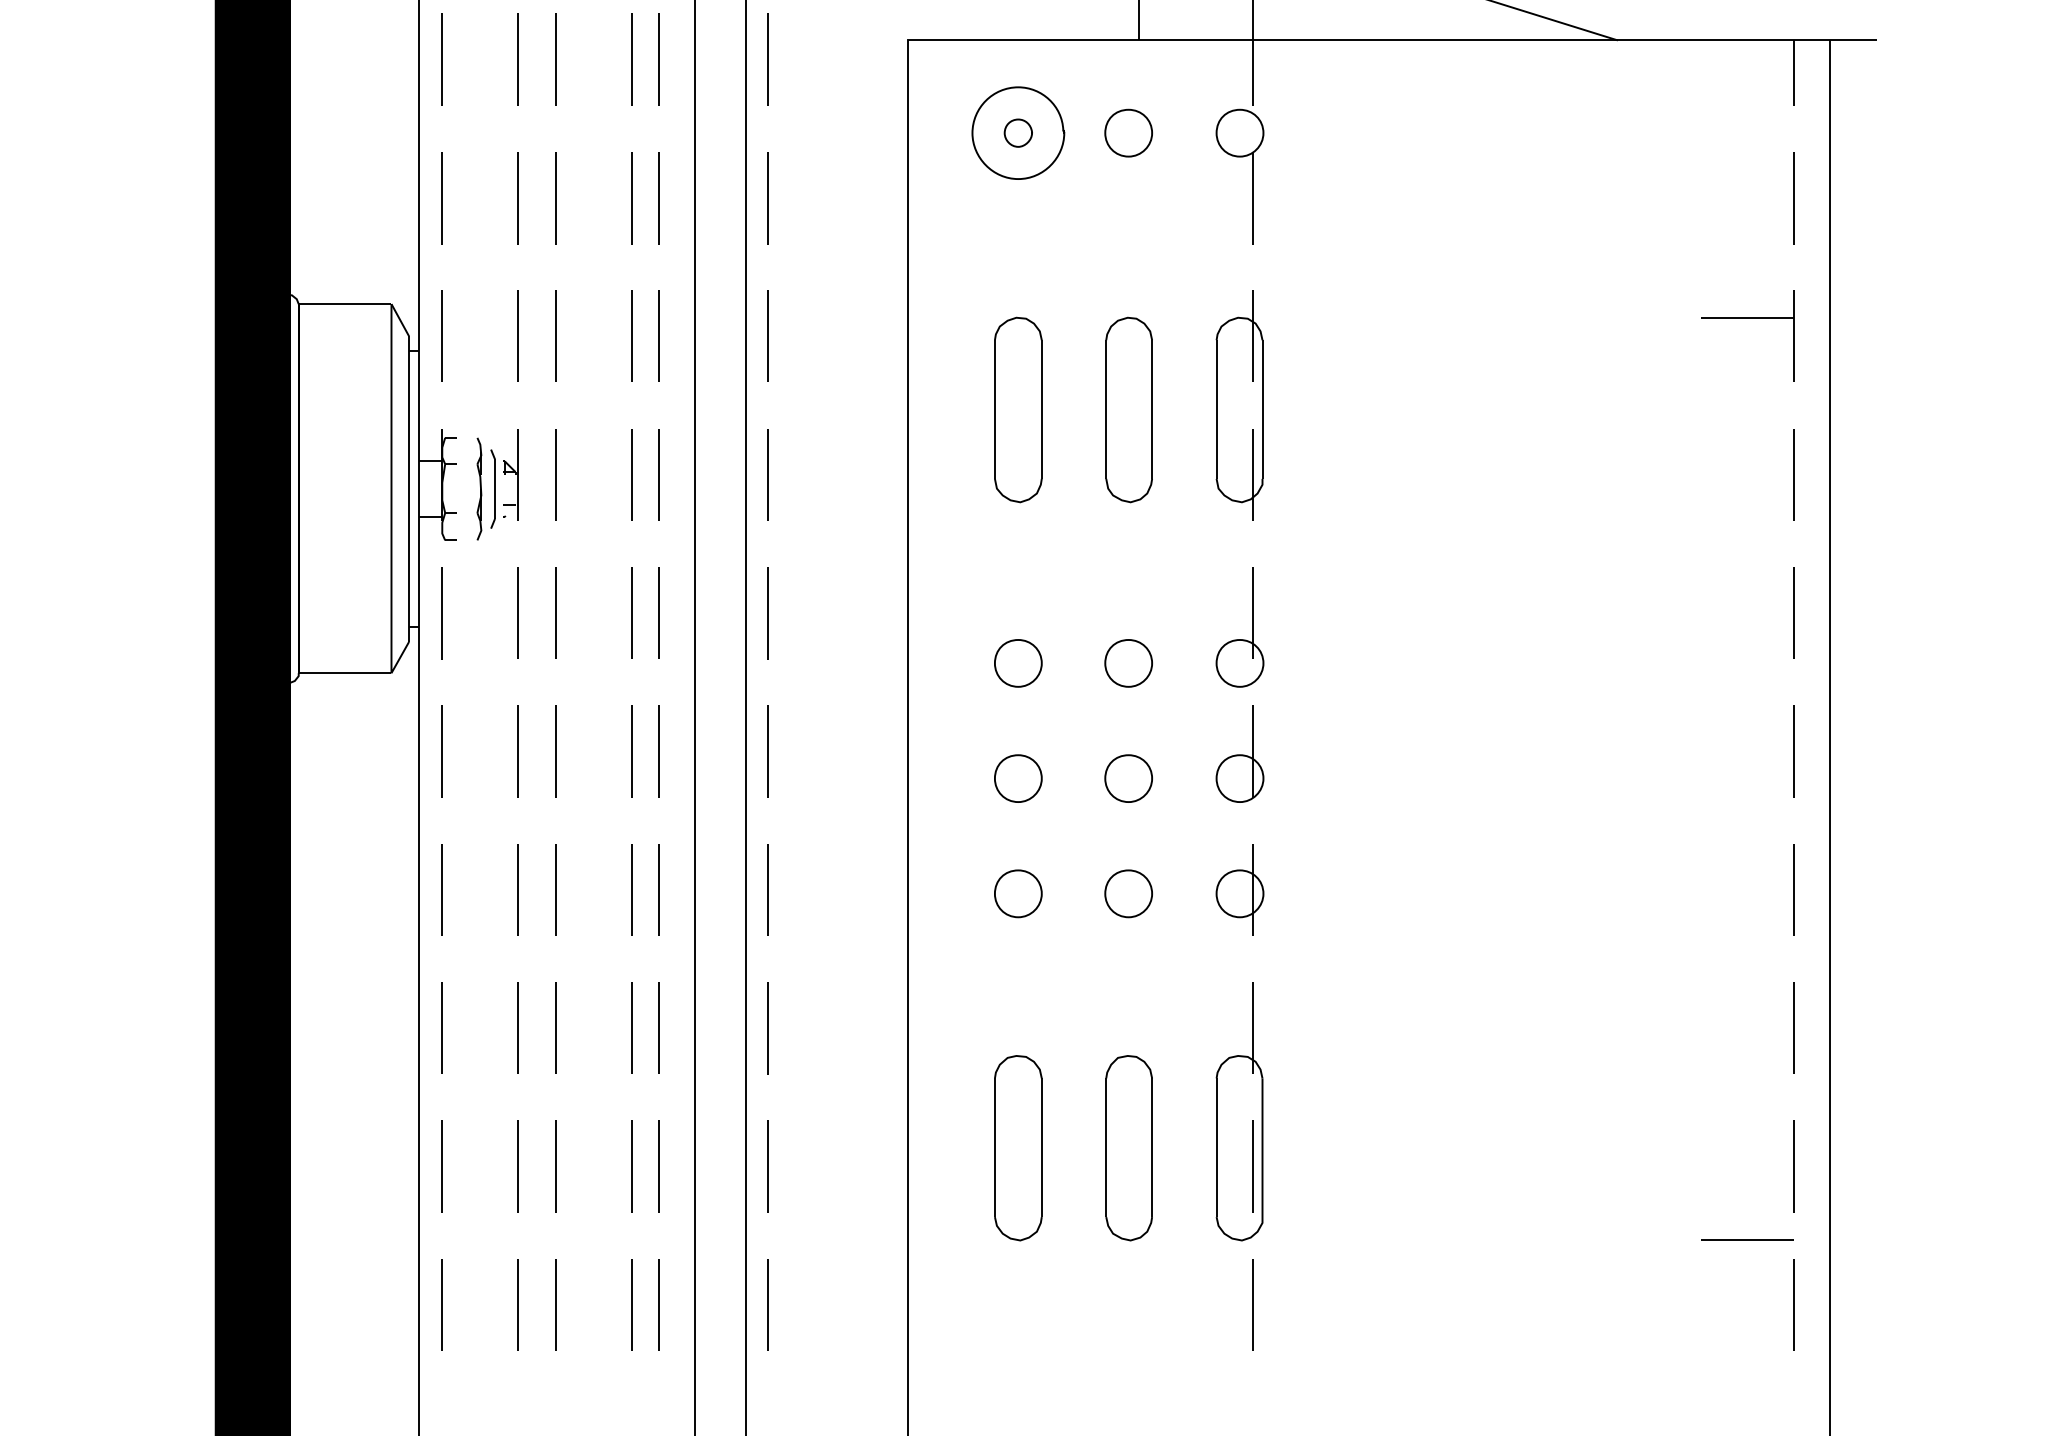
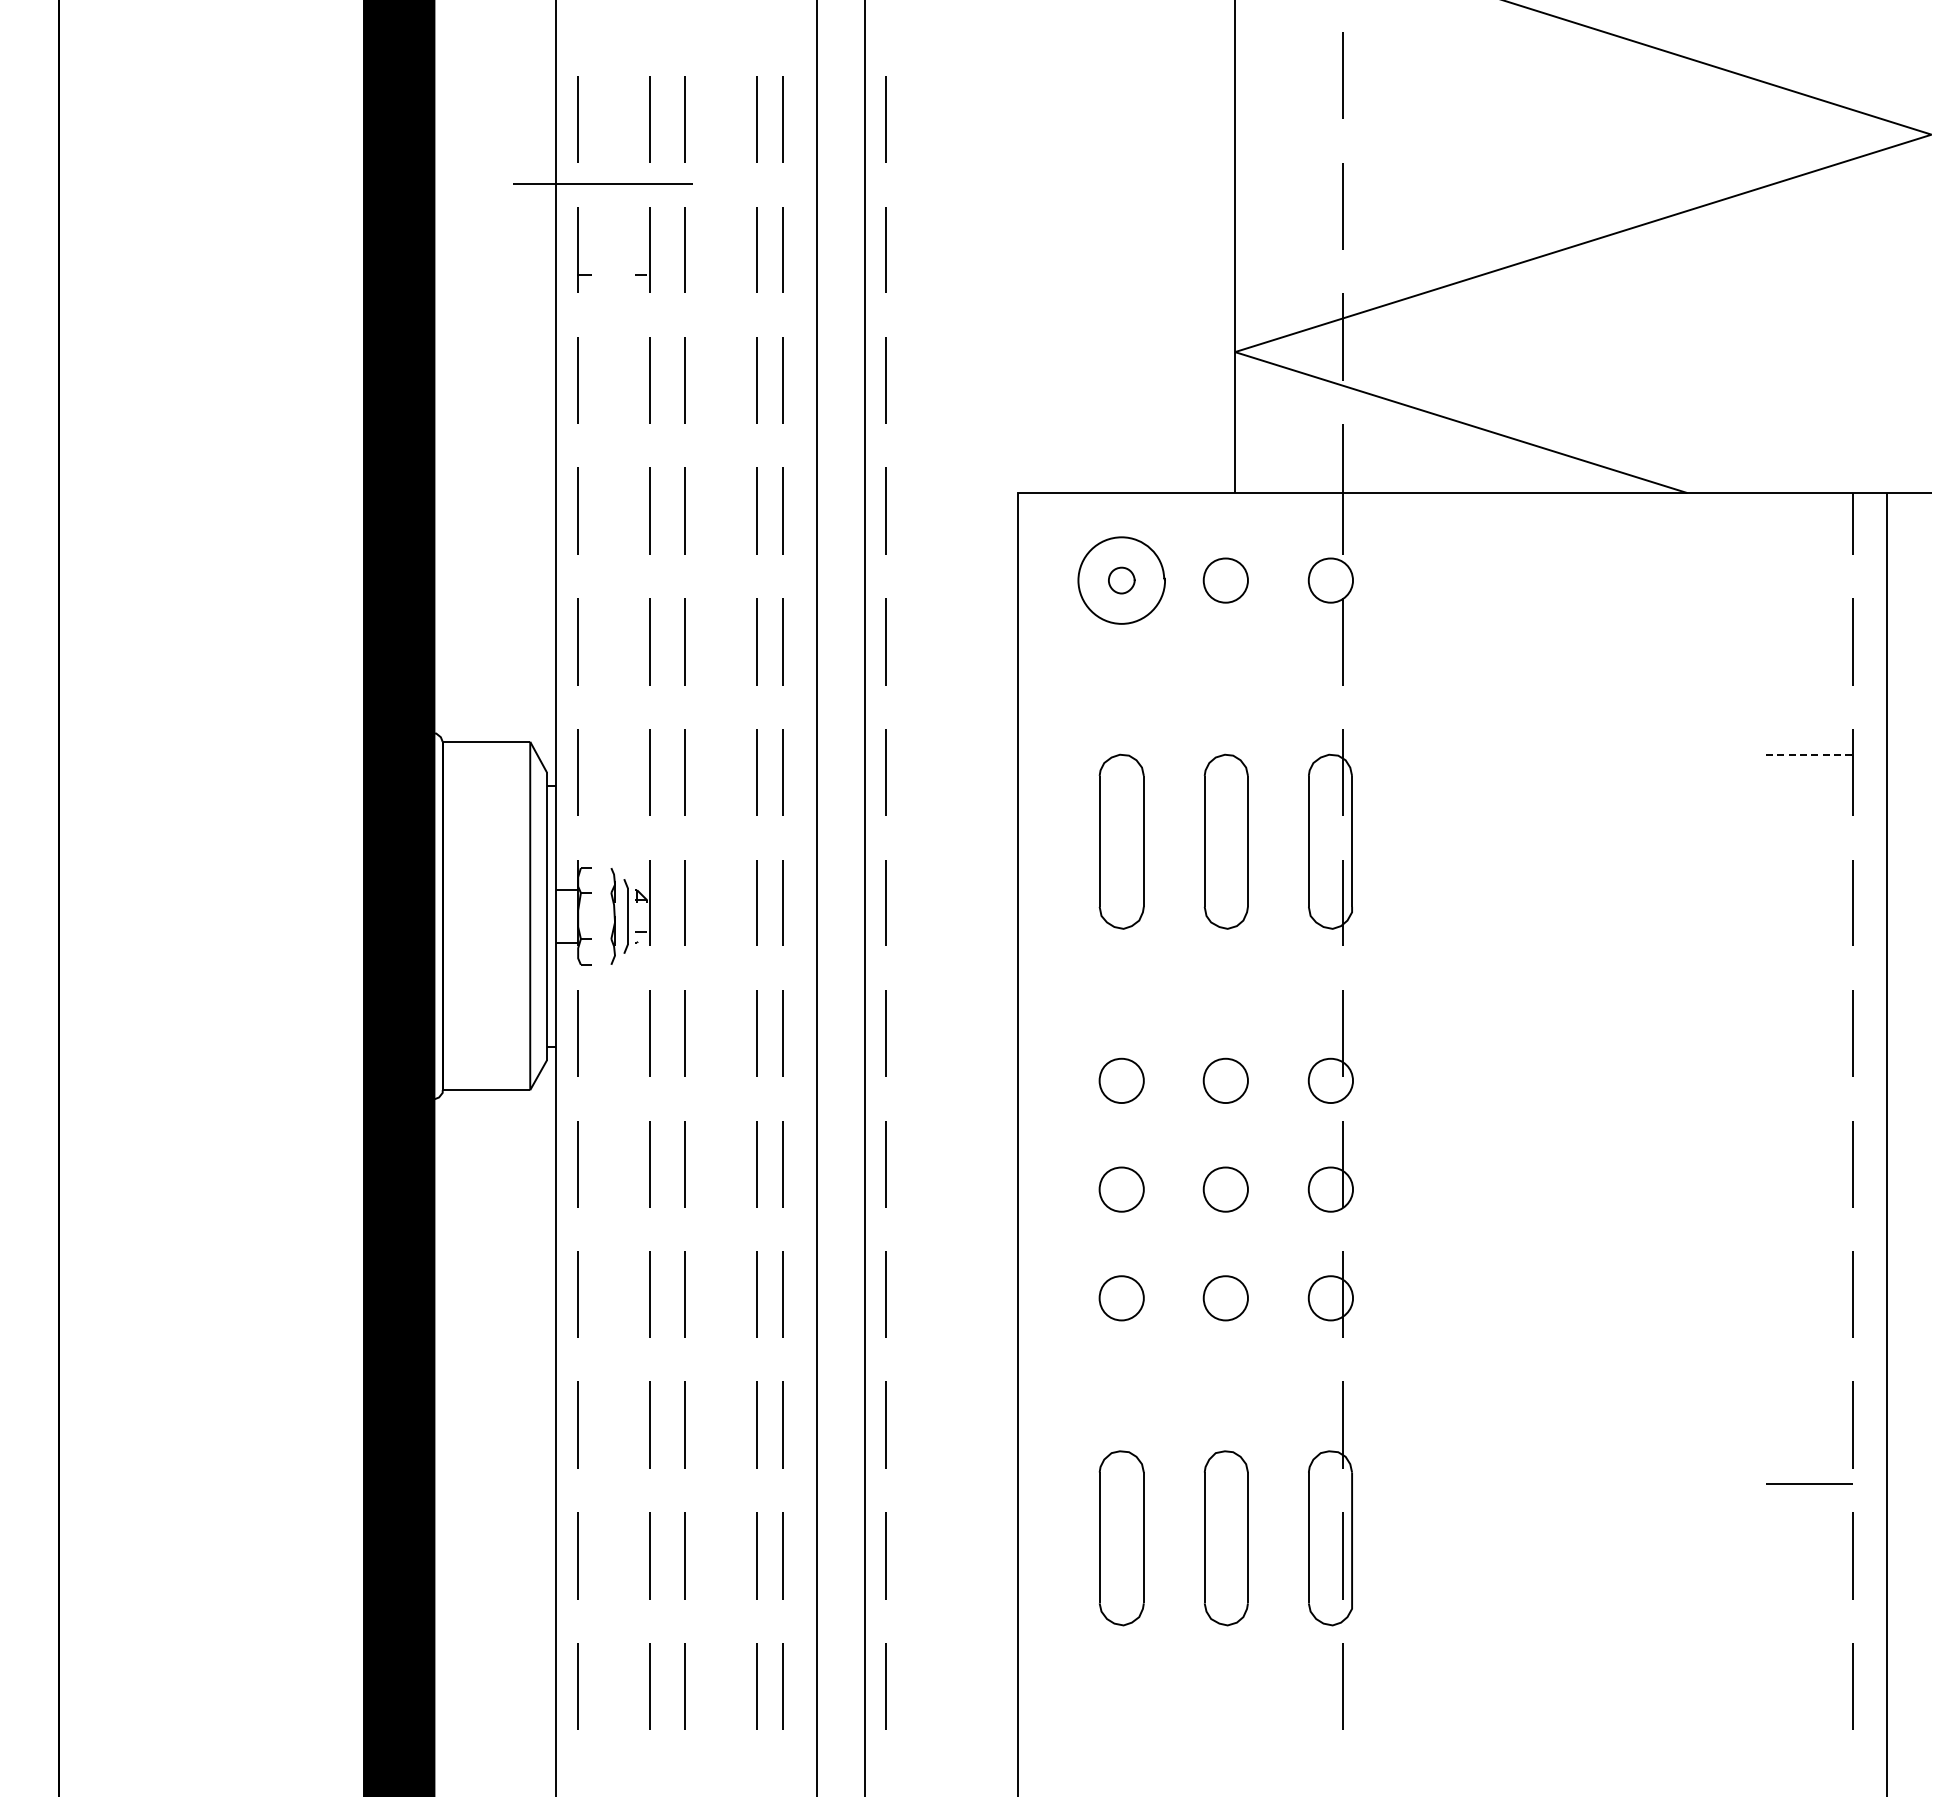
line: (1747, 317) -> (1809, 754), solid -> dashed
line: (1747, 1239) -> (1809, 1483), moved

